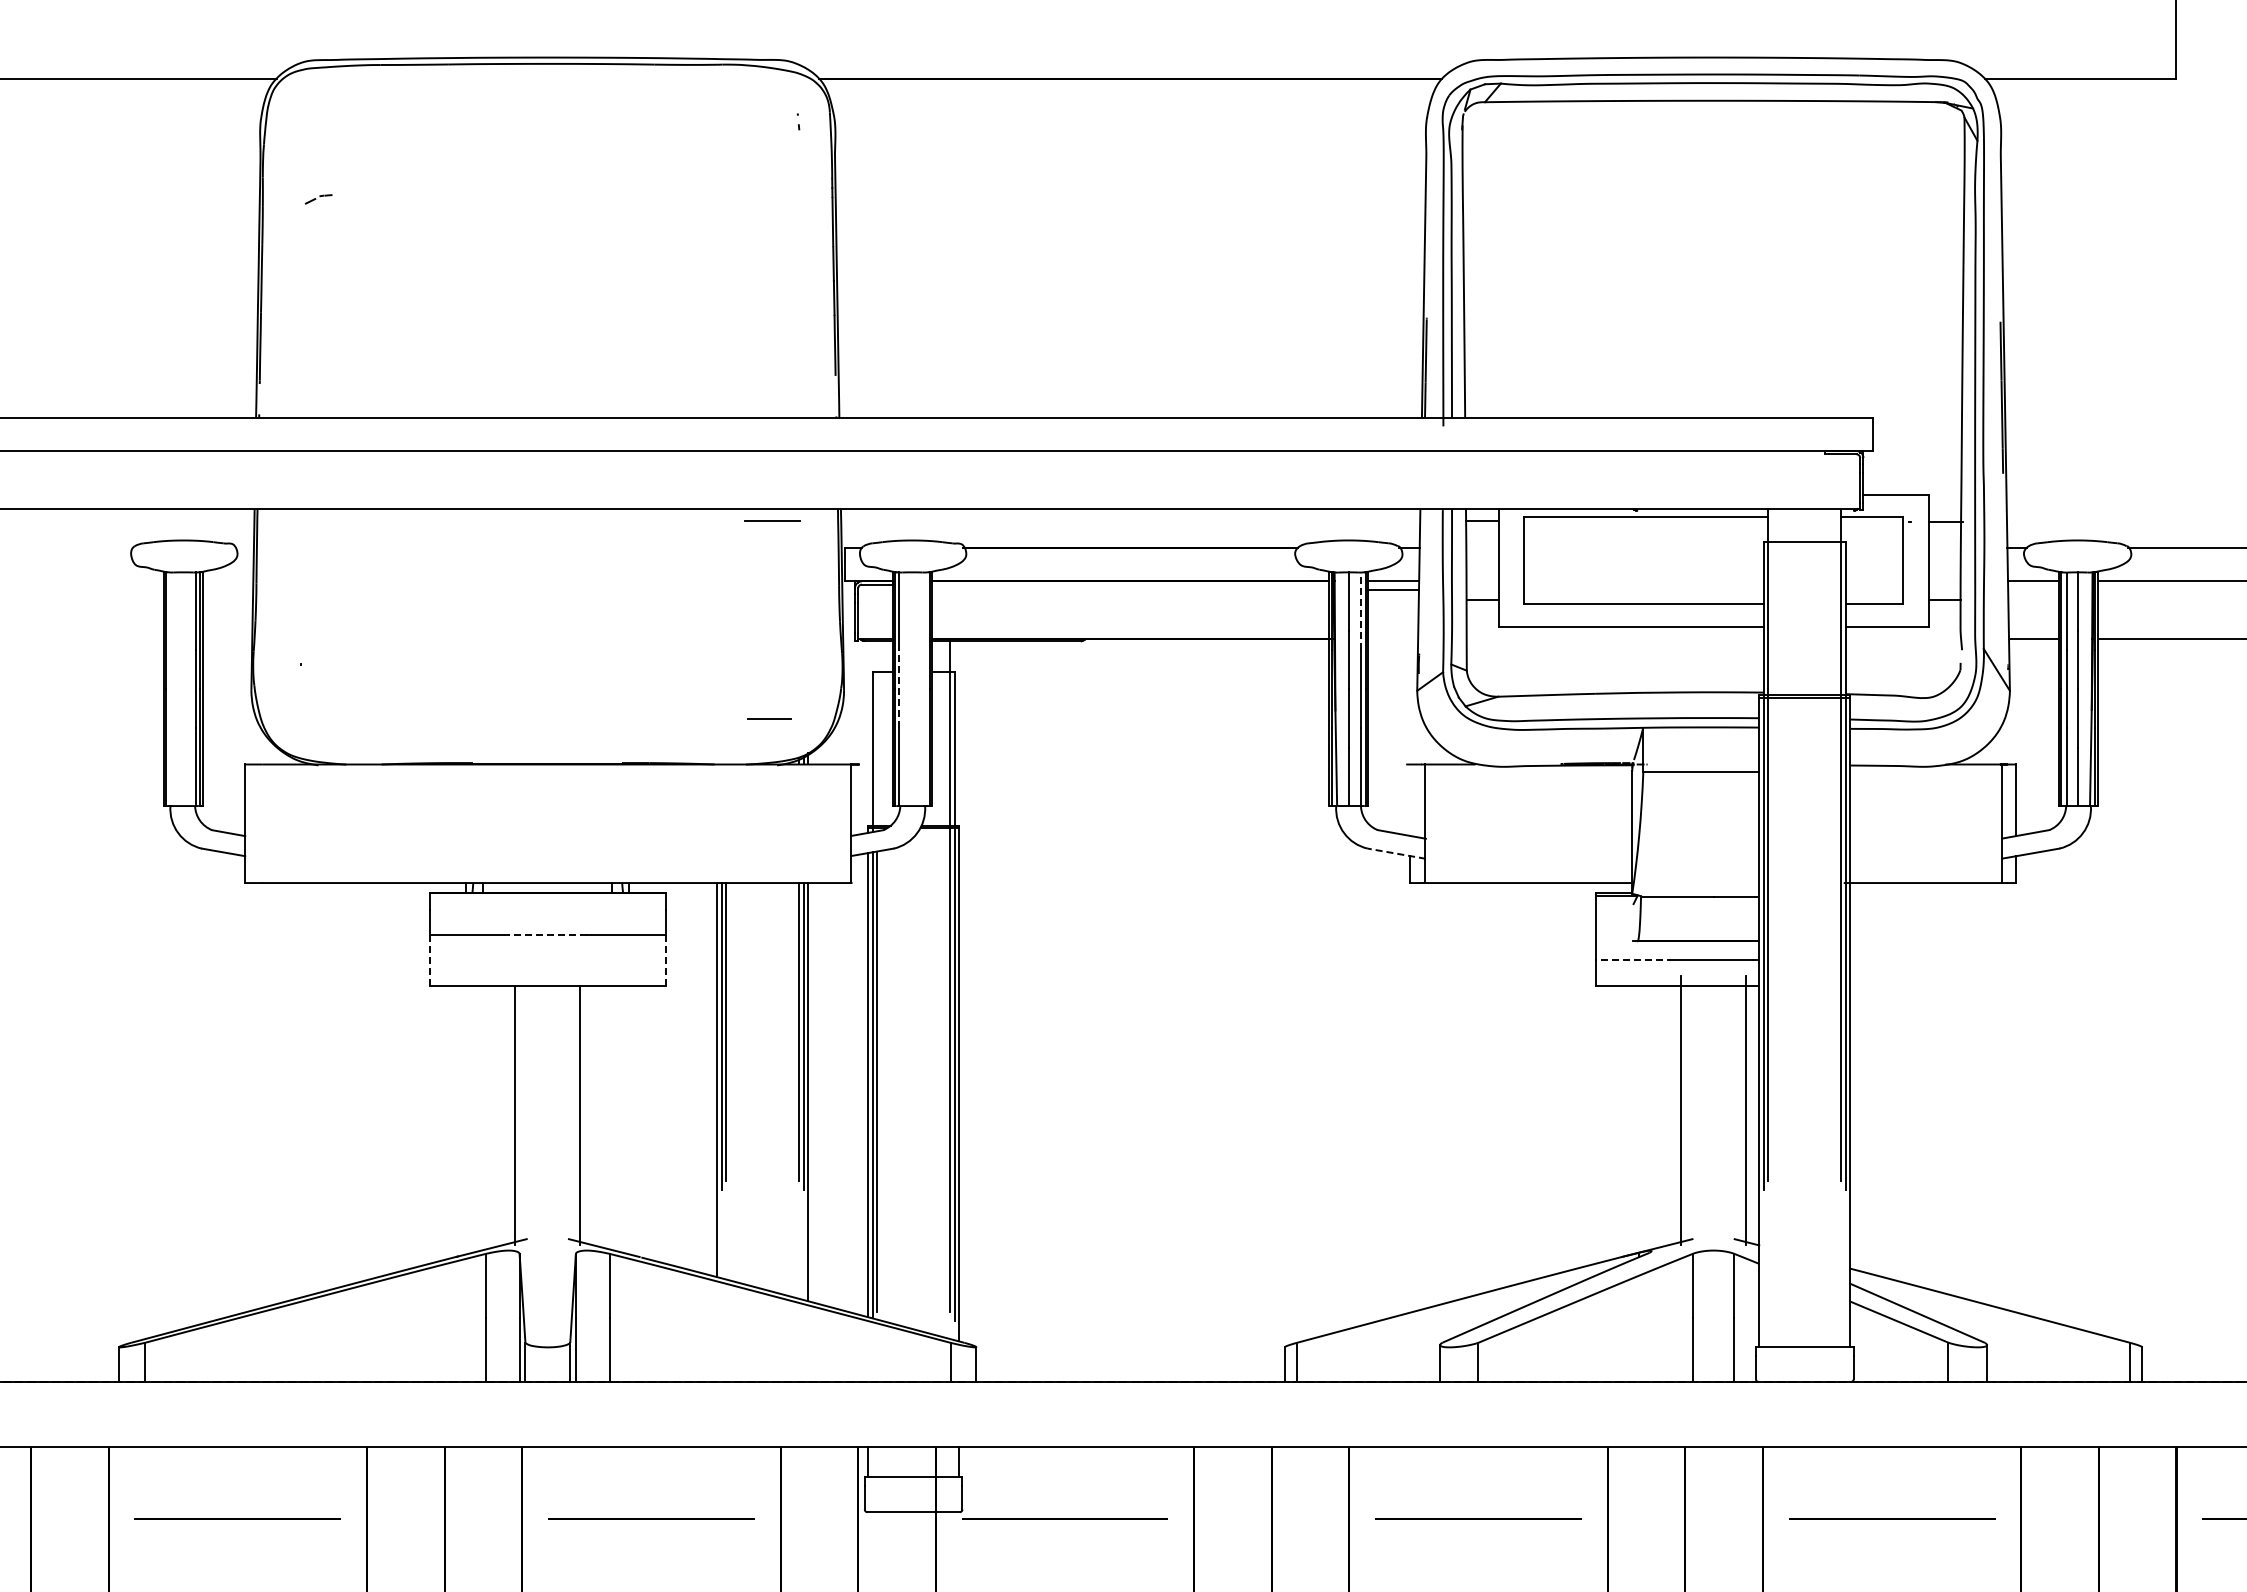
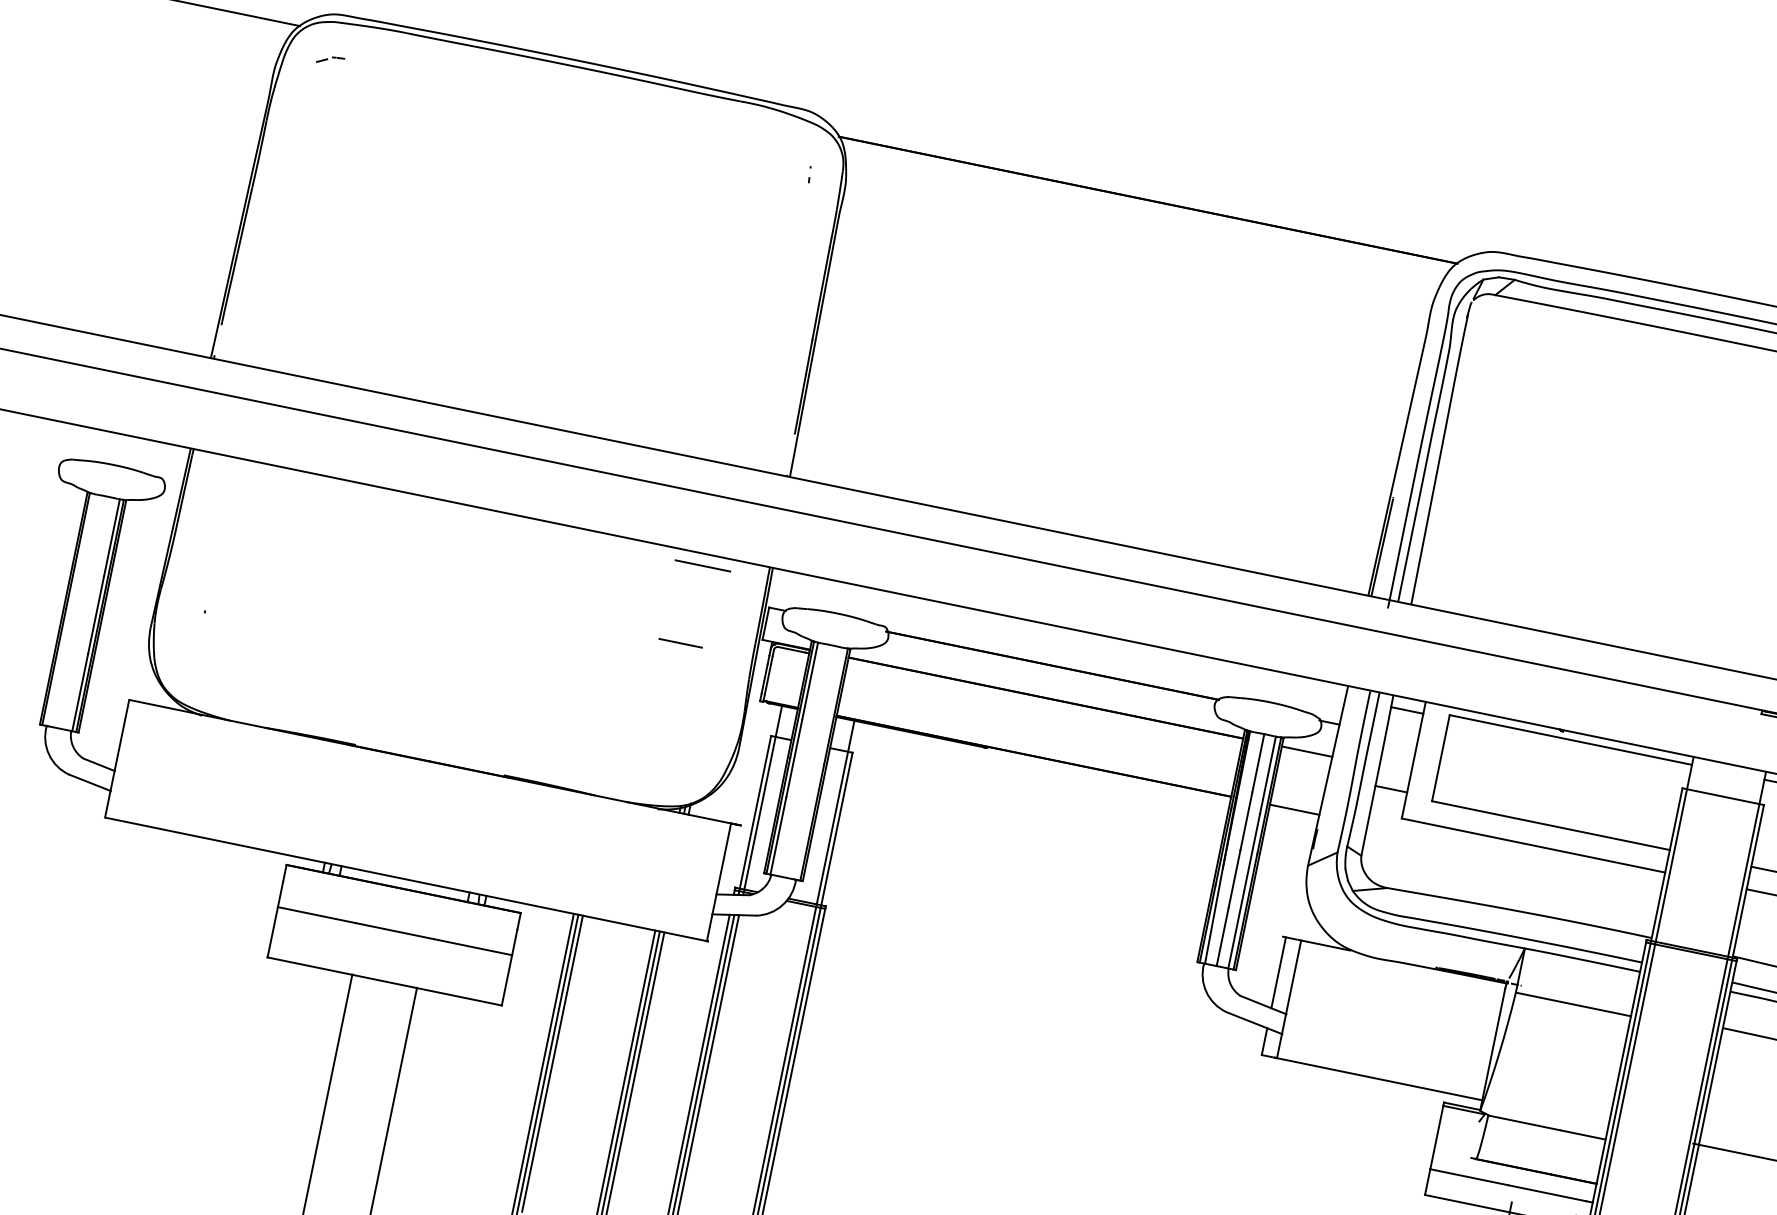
part: (318, 199) -> (330, 60), moved
line: (1392, 590) -> (1293, 809), moved
line: (1360, 611) -> (1267, 775), dashed -> solid
line: (899, 689) -> (794, 758), dashed -> solid
line: (769, 718) -> (680, 642), moved
line: (877, 735) -> (763, 800), added
line: (1410, 799) -> (1279, 972), added
line: (1396, 853) -> (1254, 1022), dashed -> solid
line: (547, 935) -> (394, 931), dashed -> solid
line: (429, 959) -> (272, 931), dashed -> solid
line: (1634, 959) -> (1468, 1176), dashed -> solid
line: (665, 960) -> (506, 980), dashed -> solid

